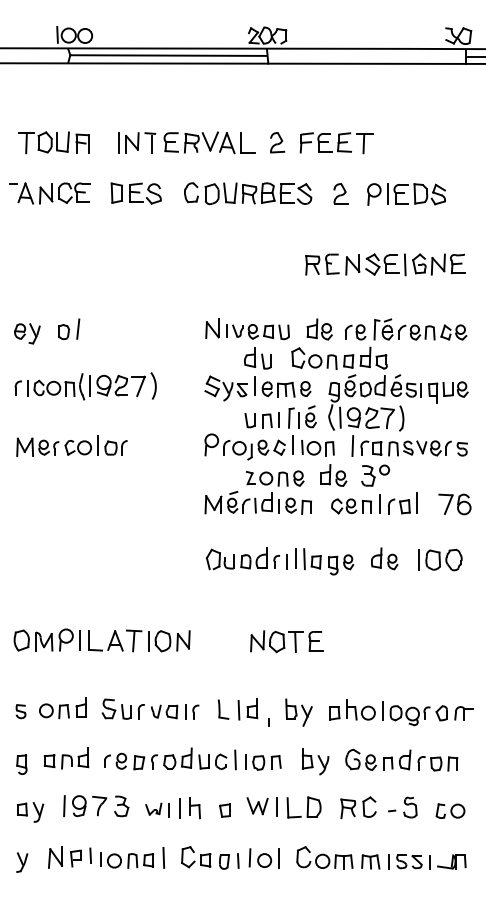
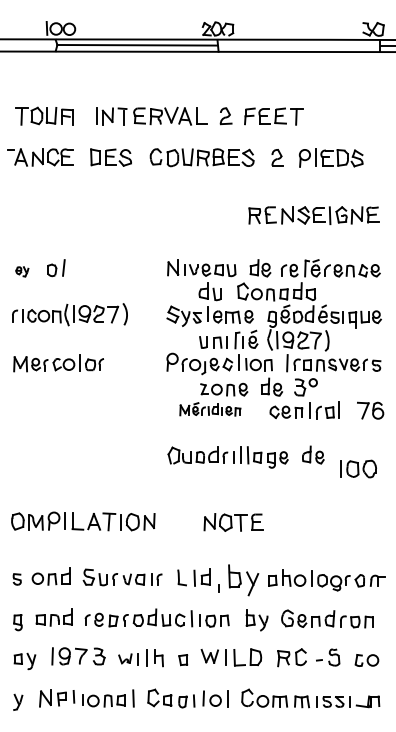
part: (27, 333) -> (22, 271), size x0.6
part: (257, 502) -> (209, 409), size x0.7
part: (440, 559) -> (358, 468), moved
part: (298, 712) -> (243, 580), size x1.4

